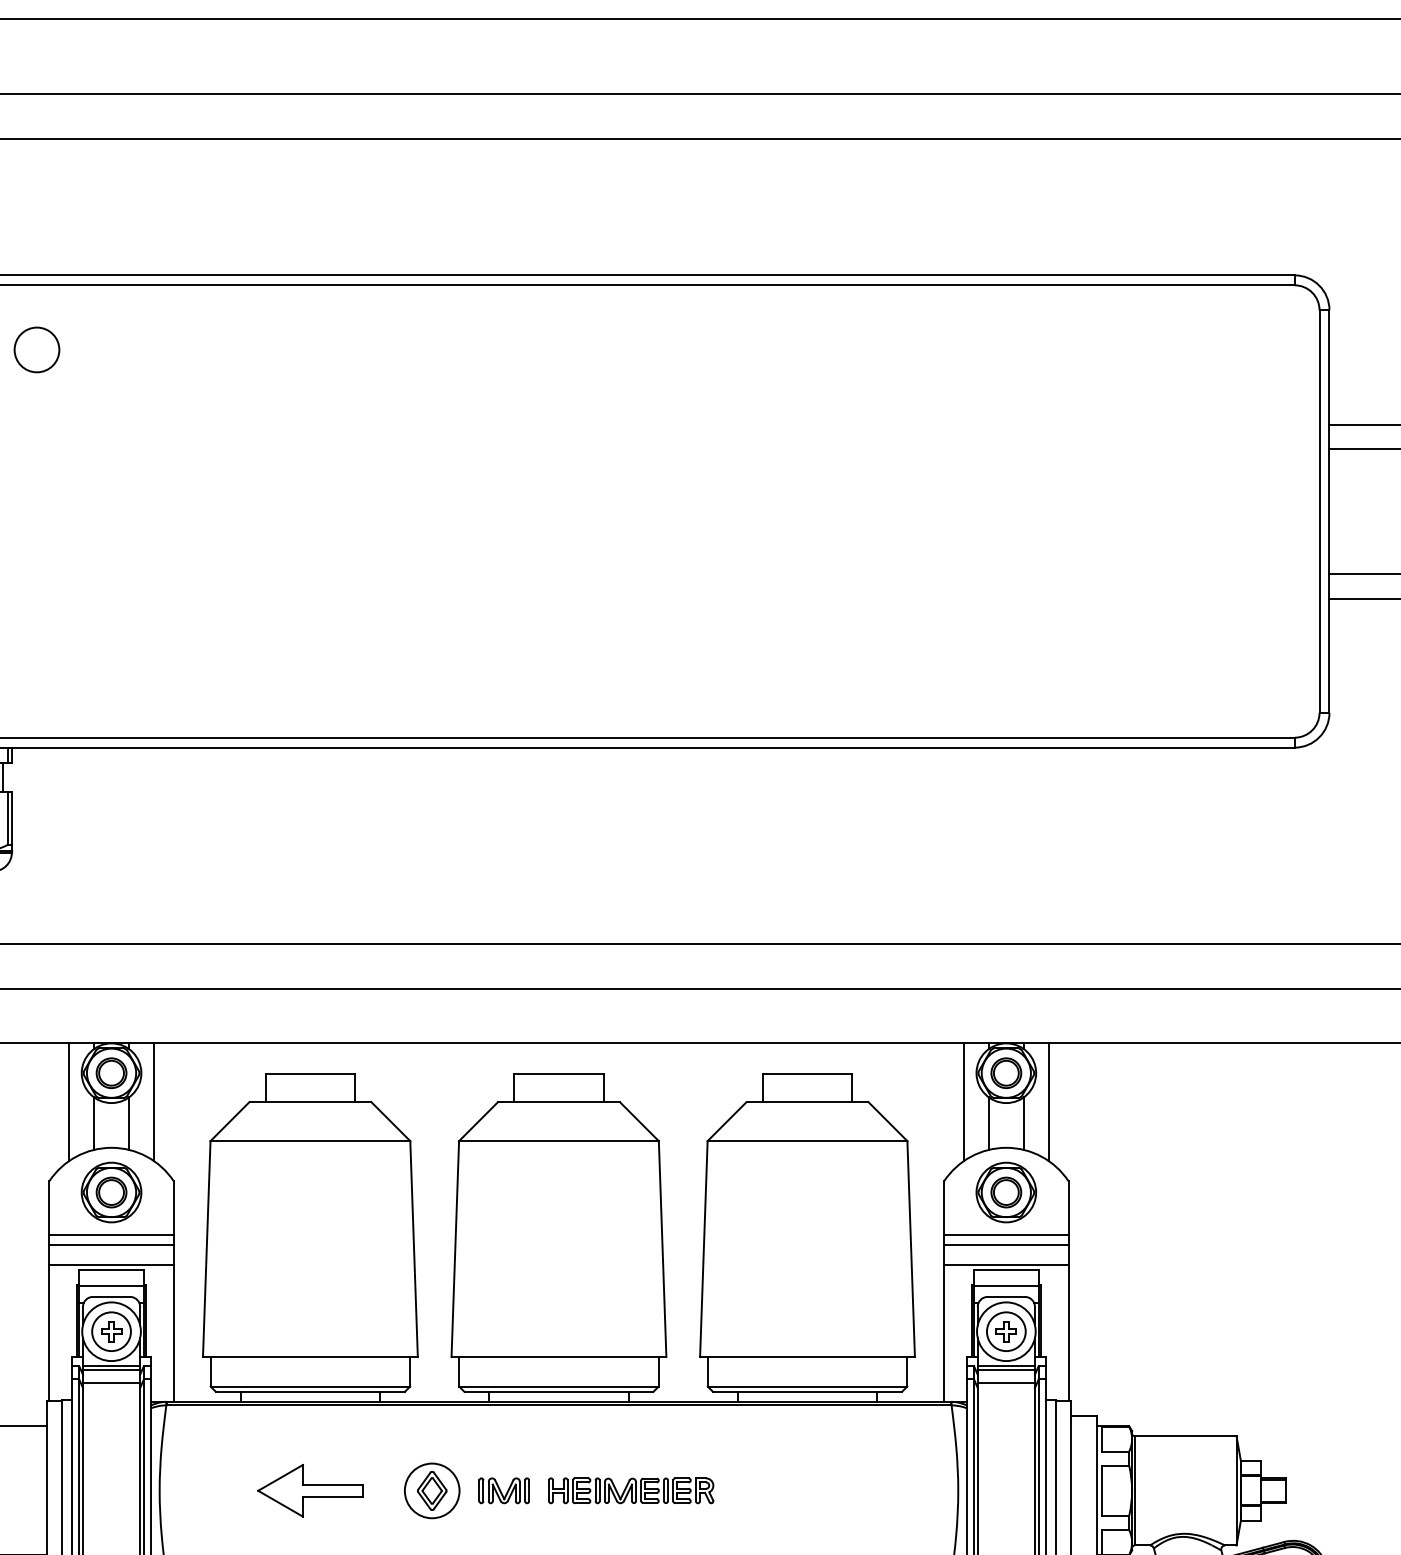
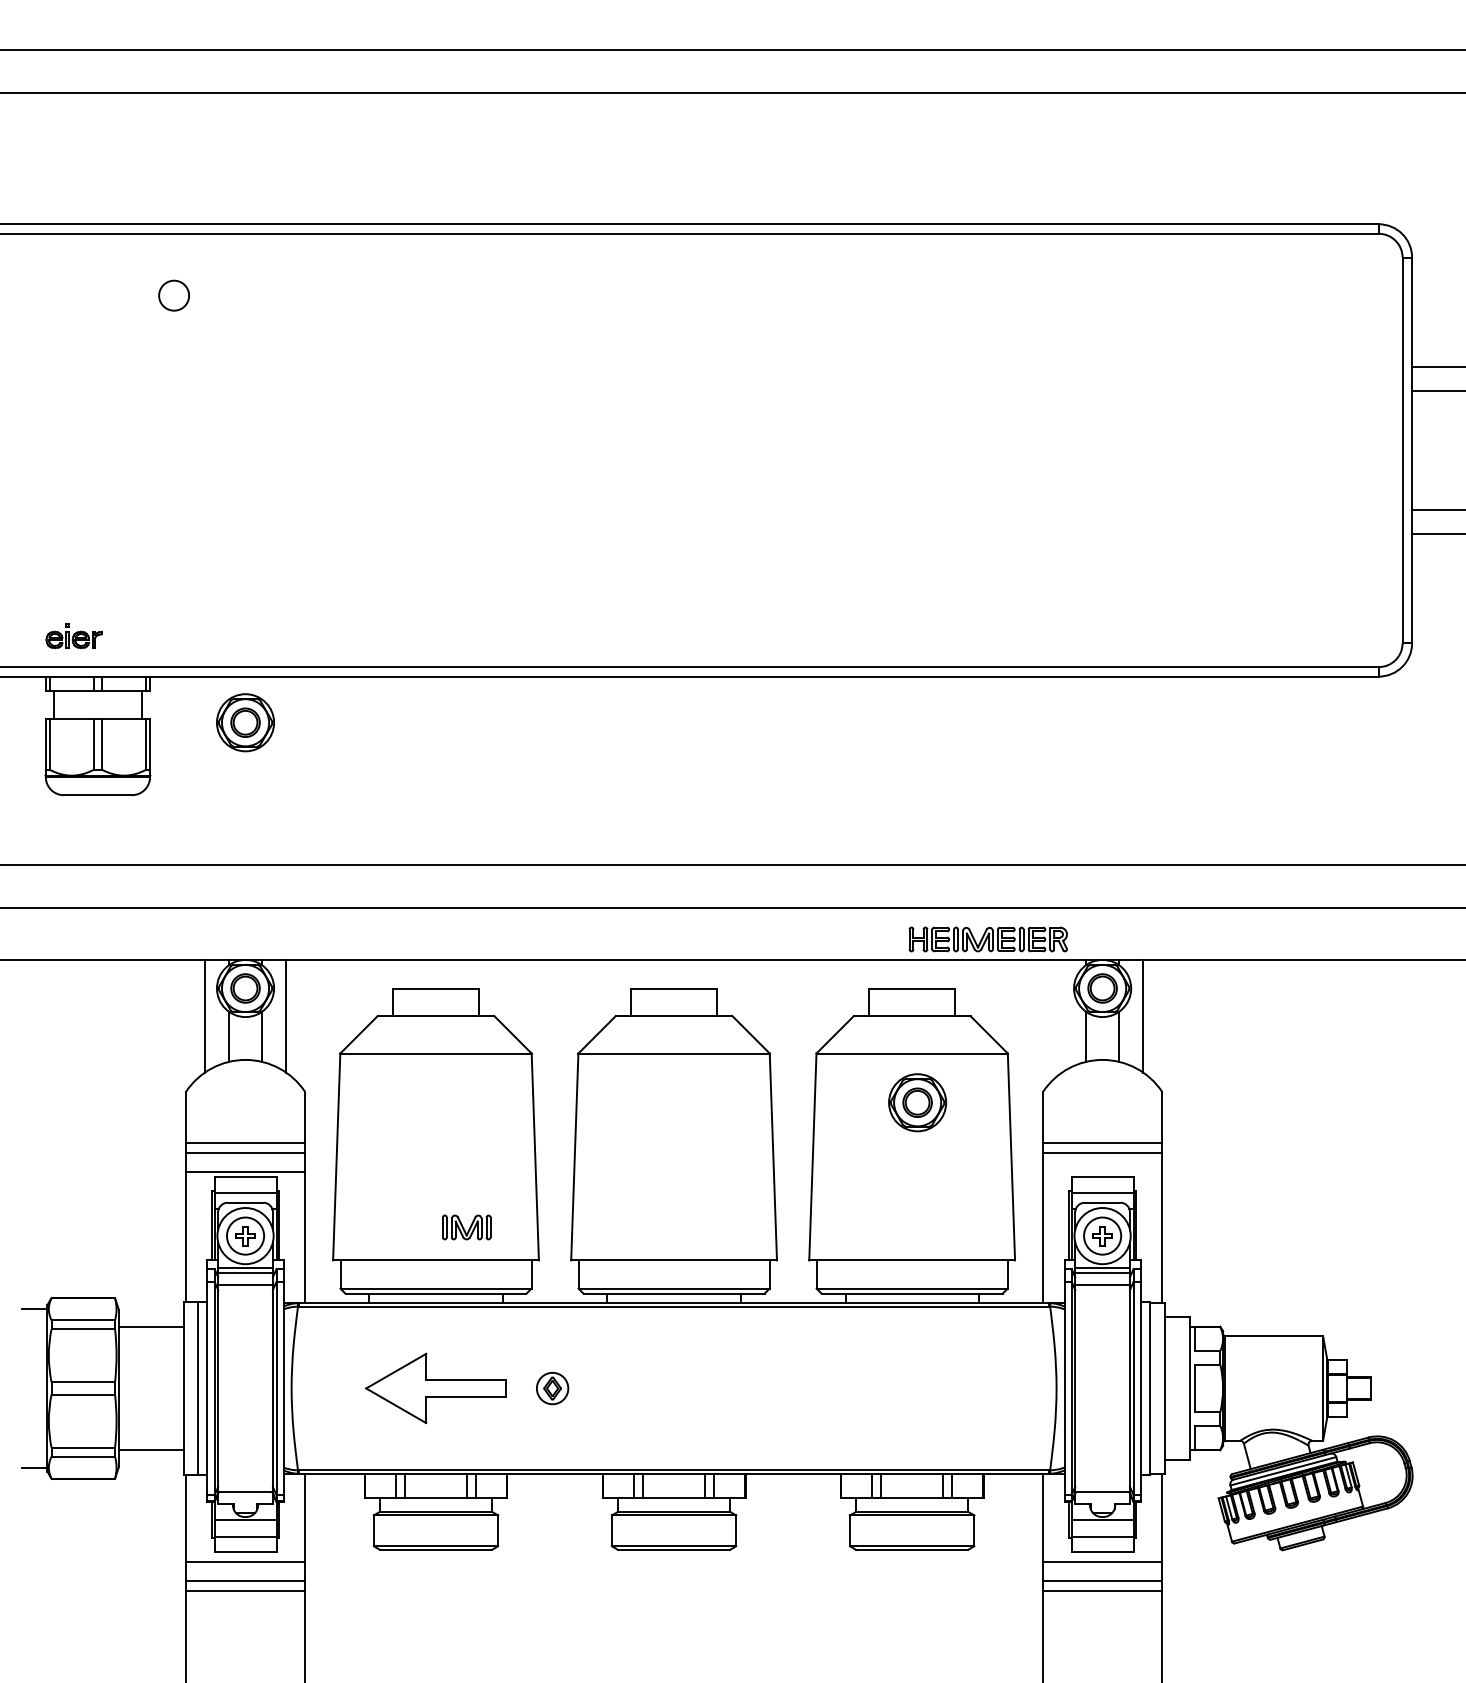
circle: (36, 349) -> (173, 295), size x0.7
line: (964, 1101) -> (1062, 1015), removed
part: (111, 1192) -> (245, 722), moved
part: (1006, 1192) -> (917, 1102), moved
line: (1006, 1264) -> (1102, 1171), removed
part: (309, 1490) -> (435, 1388), size x1.4
part: (432, 1490) -> (552, 1388), size x0.6
part: (504, 1490) -> (466, 1227), moved
part: (630, 1490) -> (987, 939), moved

